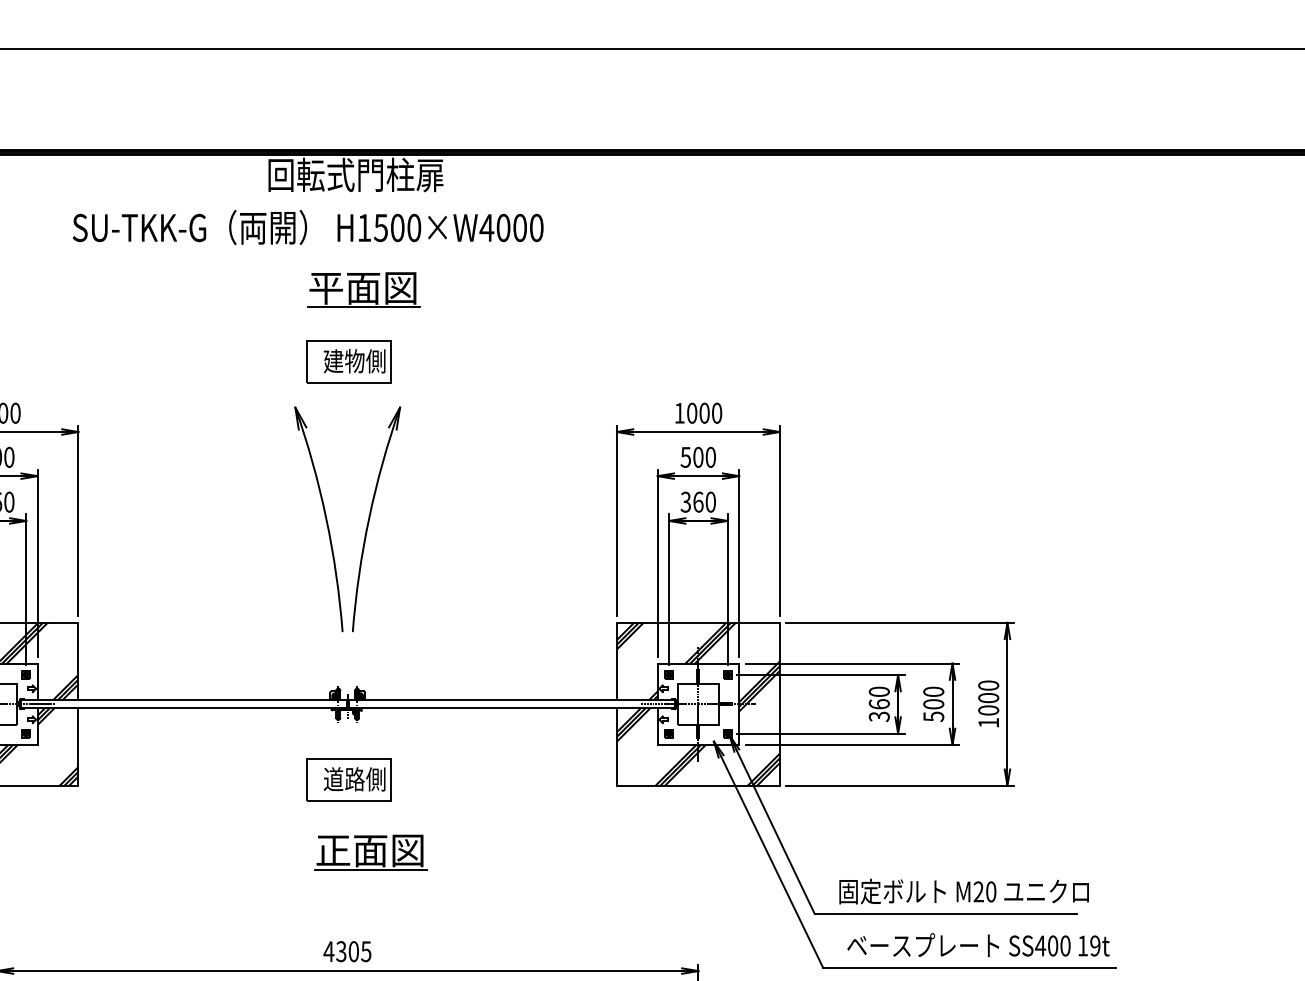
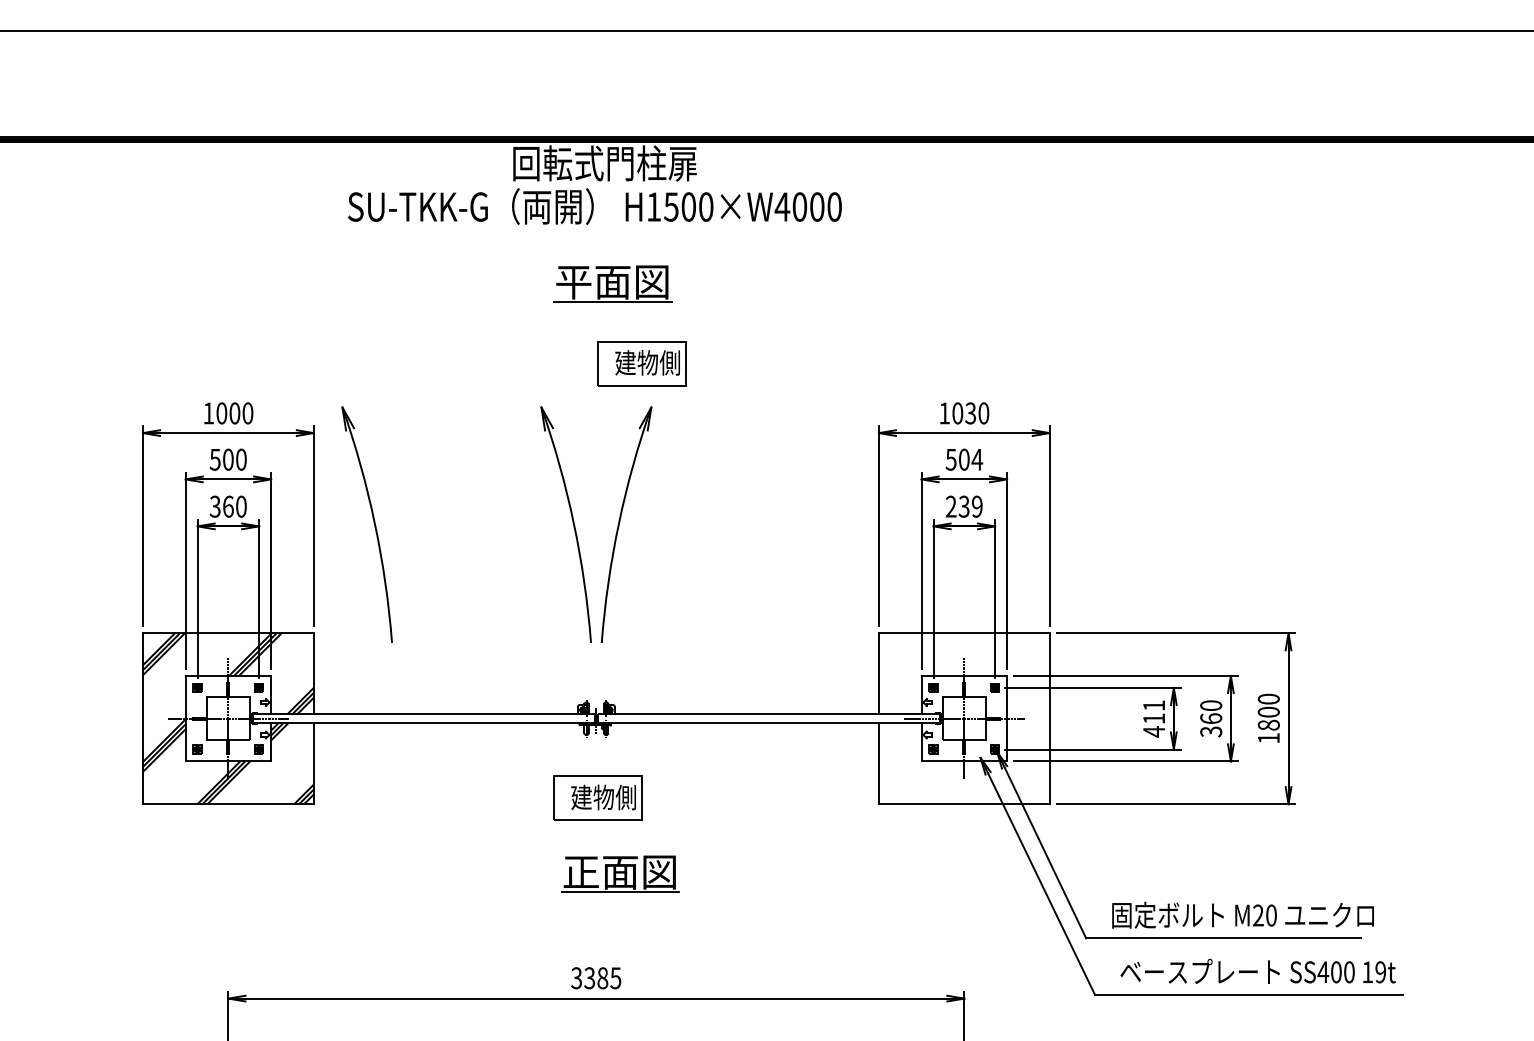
text: (307, 227) -> (594, 206), moved
part: (348, 361) -> (641, 363), moved
text: (704, 413) -> (970, 413), 1000 -> 1030
text: (710, 457) -> (977, 459), 500 -> 504
text: (697, 501) -> (963, 506), 360 -> 239
part: (135, 518) -> (373, 523), added
hatch: (697, 704) -> (963, 718), removed
text: (879, 704) -> (1154, 718), 360 -> 411
text: (934, 709) -> (1211, 724), 500 -> 360
text: (988, 709) -> (1268, 724), 1000 -> 1800
text: (343, 779) -> (592, 797), 道路側 -> 建物側
text: (341, 951) -> (589, 978), 4305 -> 3385

